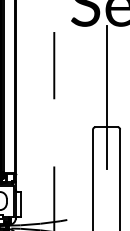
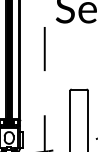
line: (107, 96) -> (79, 69), removed

